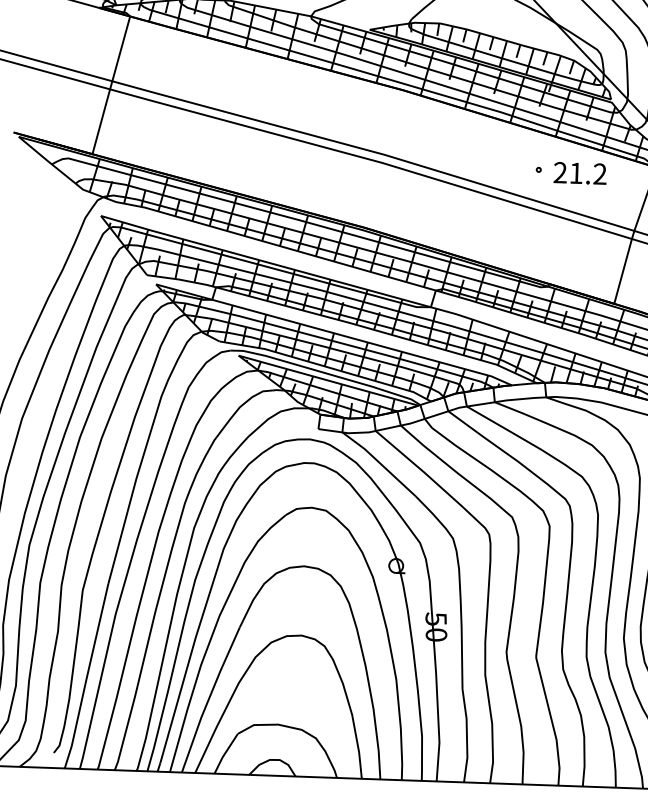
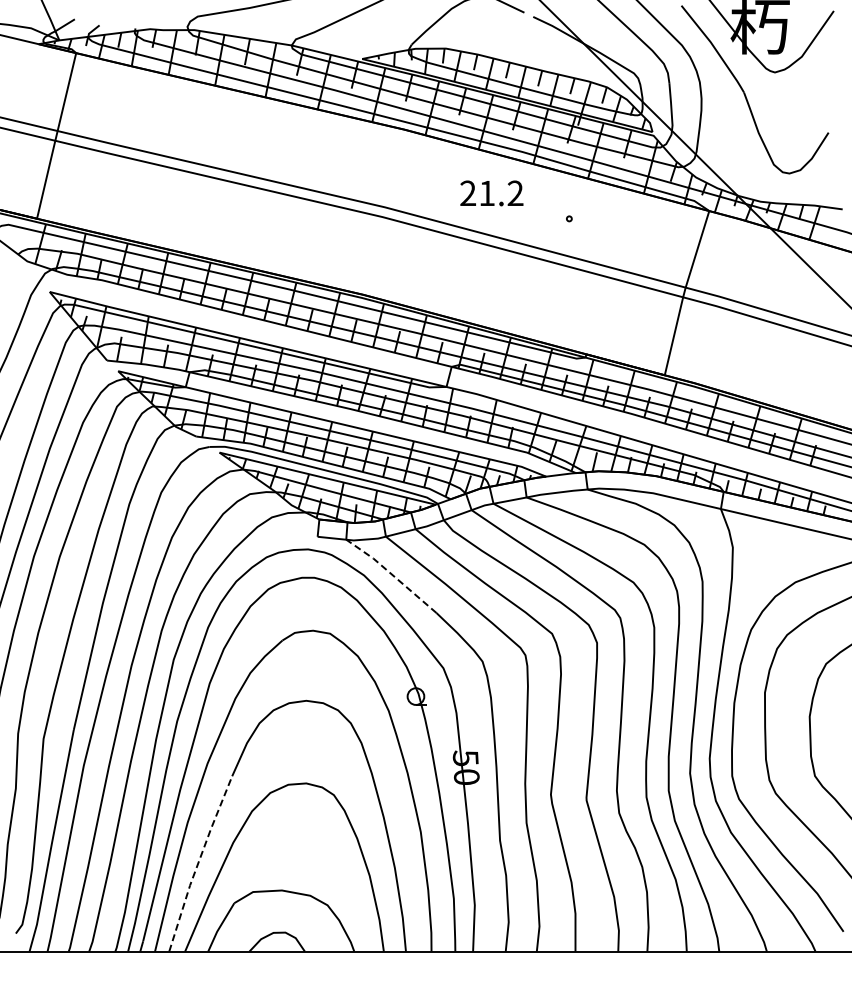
text: (579, 173) -> (491, 193), moved
line: (378, 462) -> (390, 573), solid -> dashed
line: (208, 699) -> (198, 863), solid -> dashed

